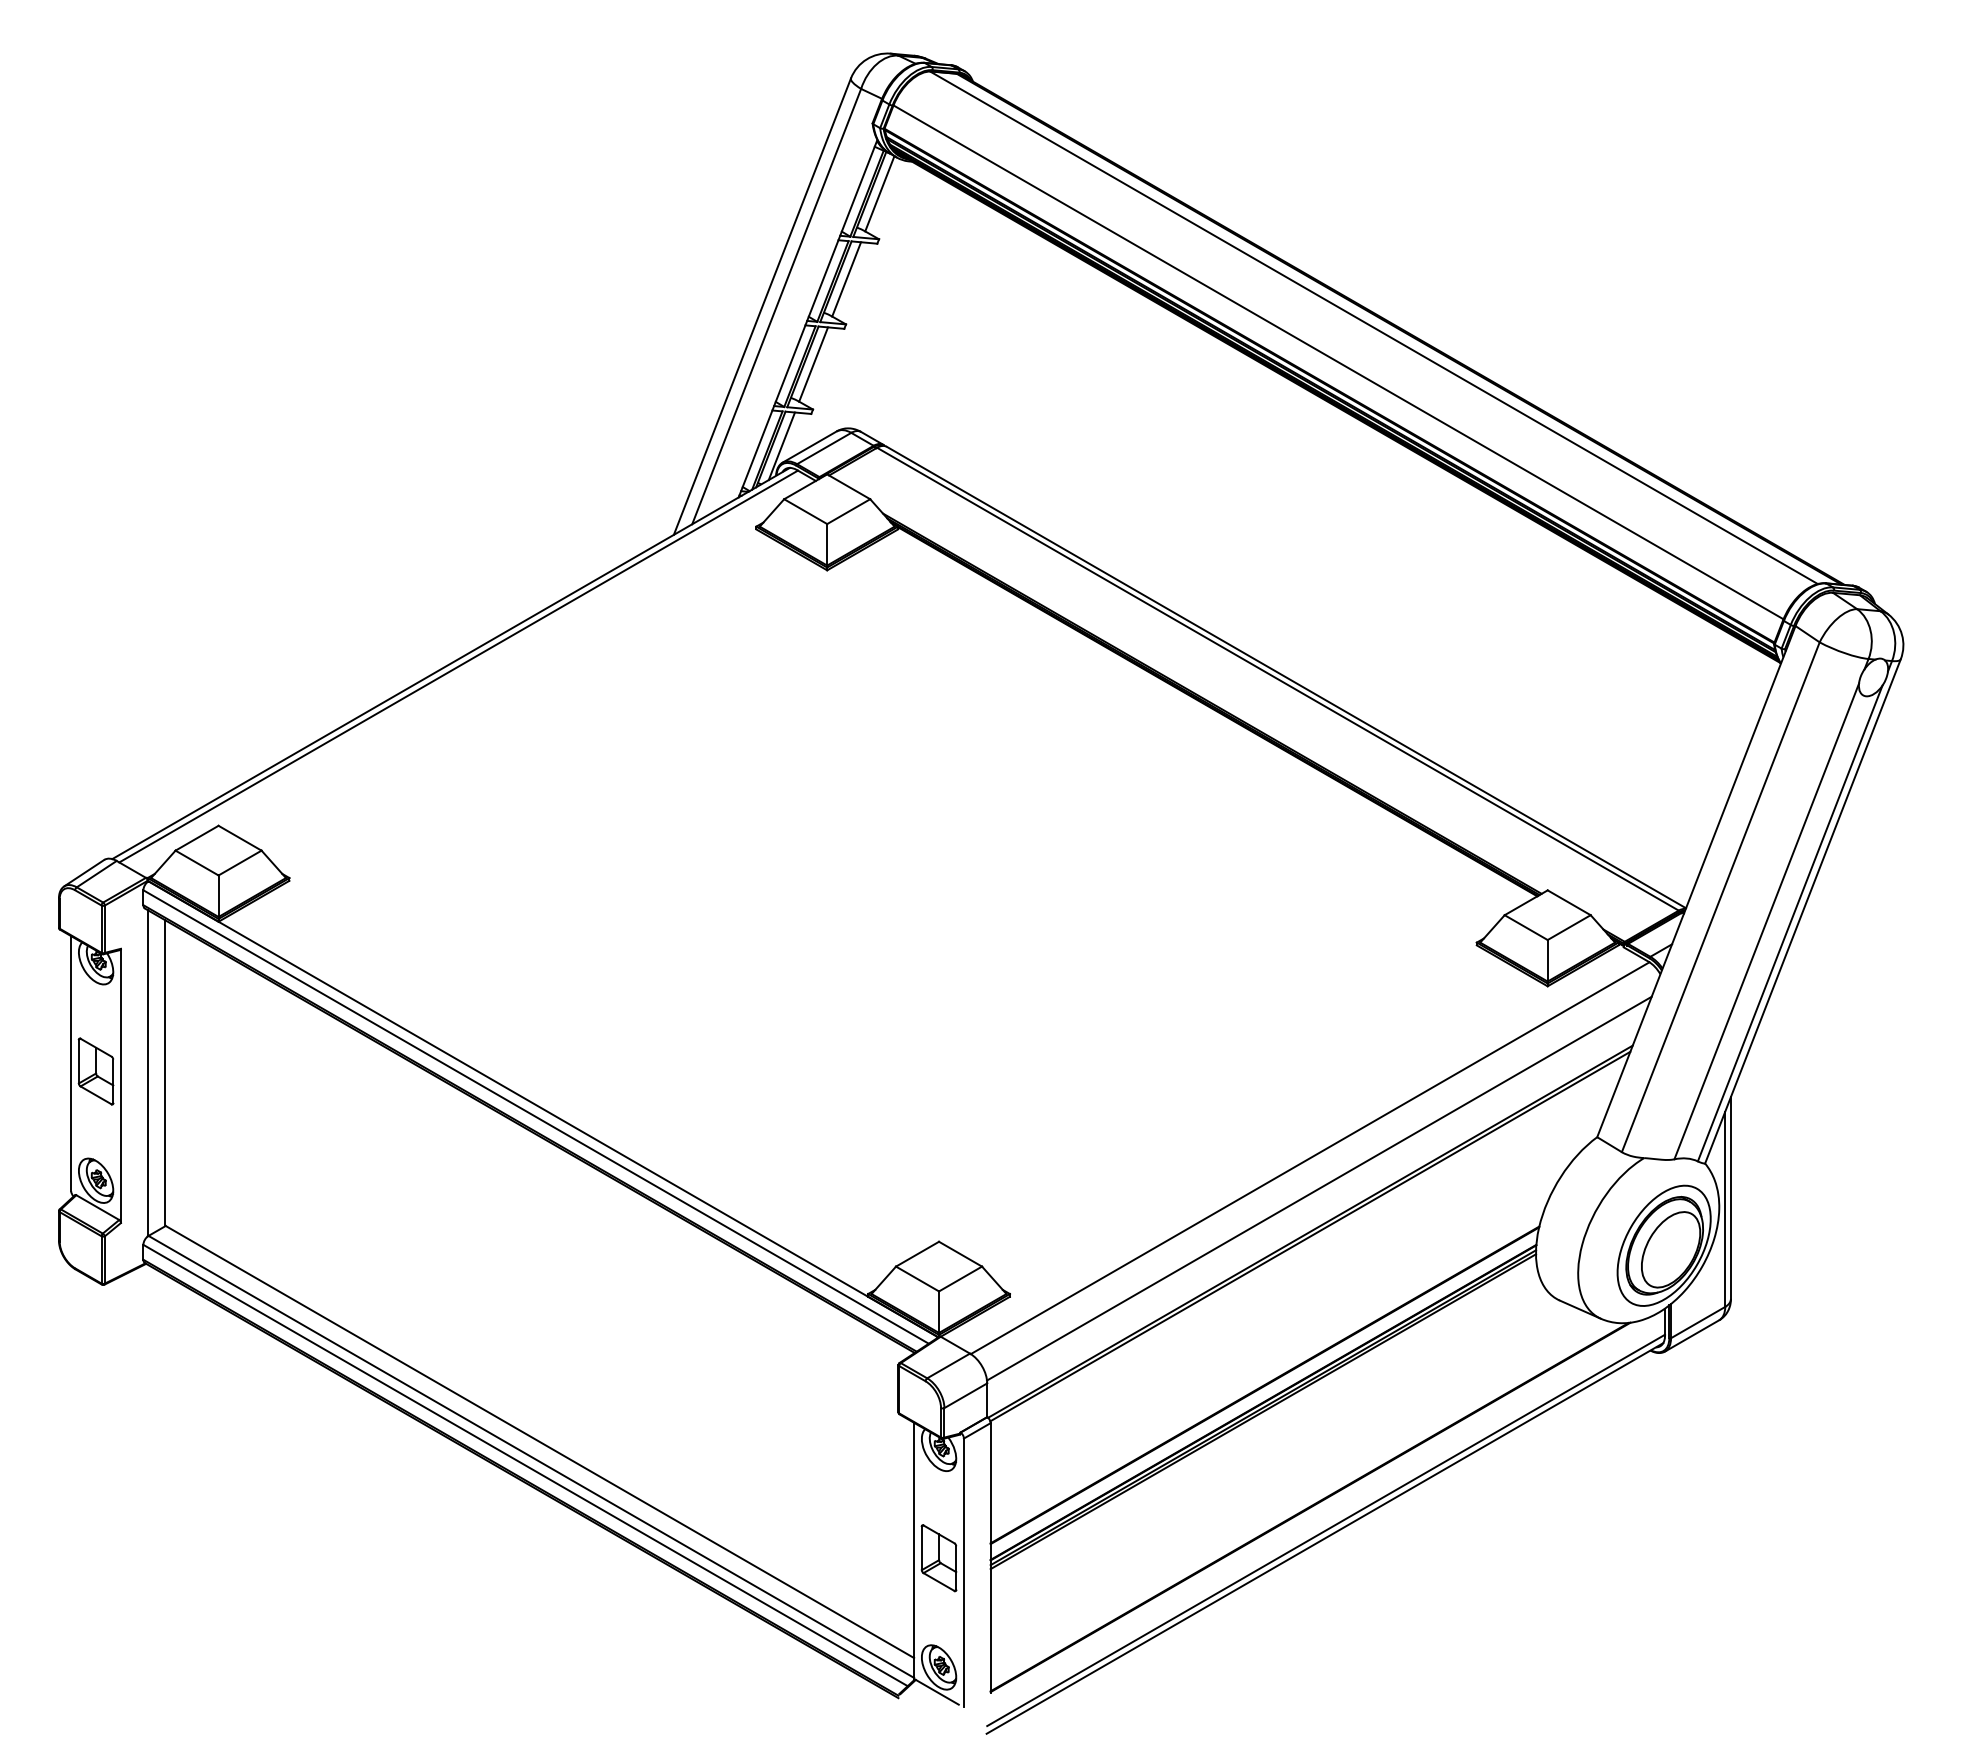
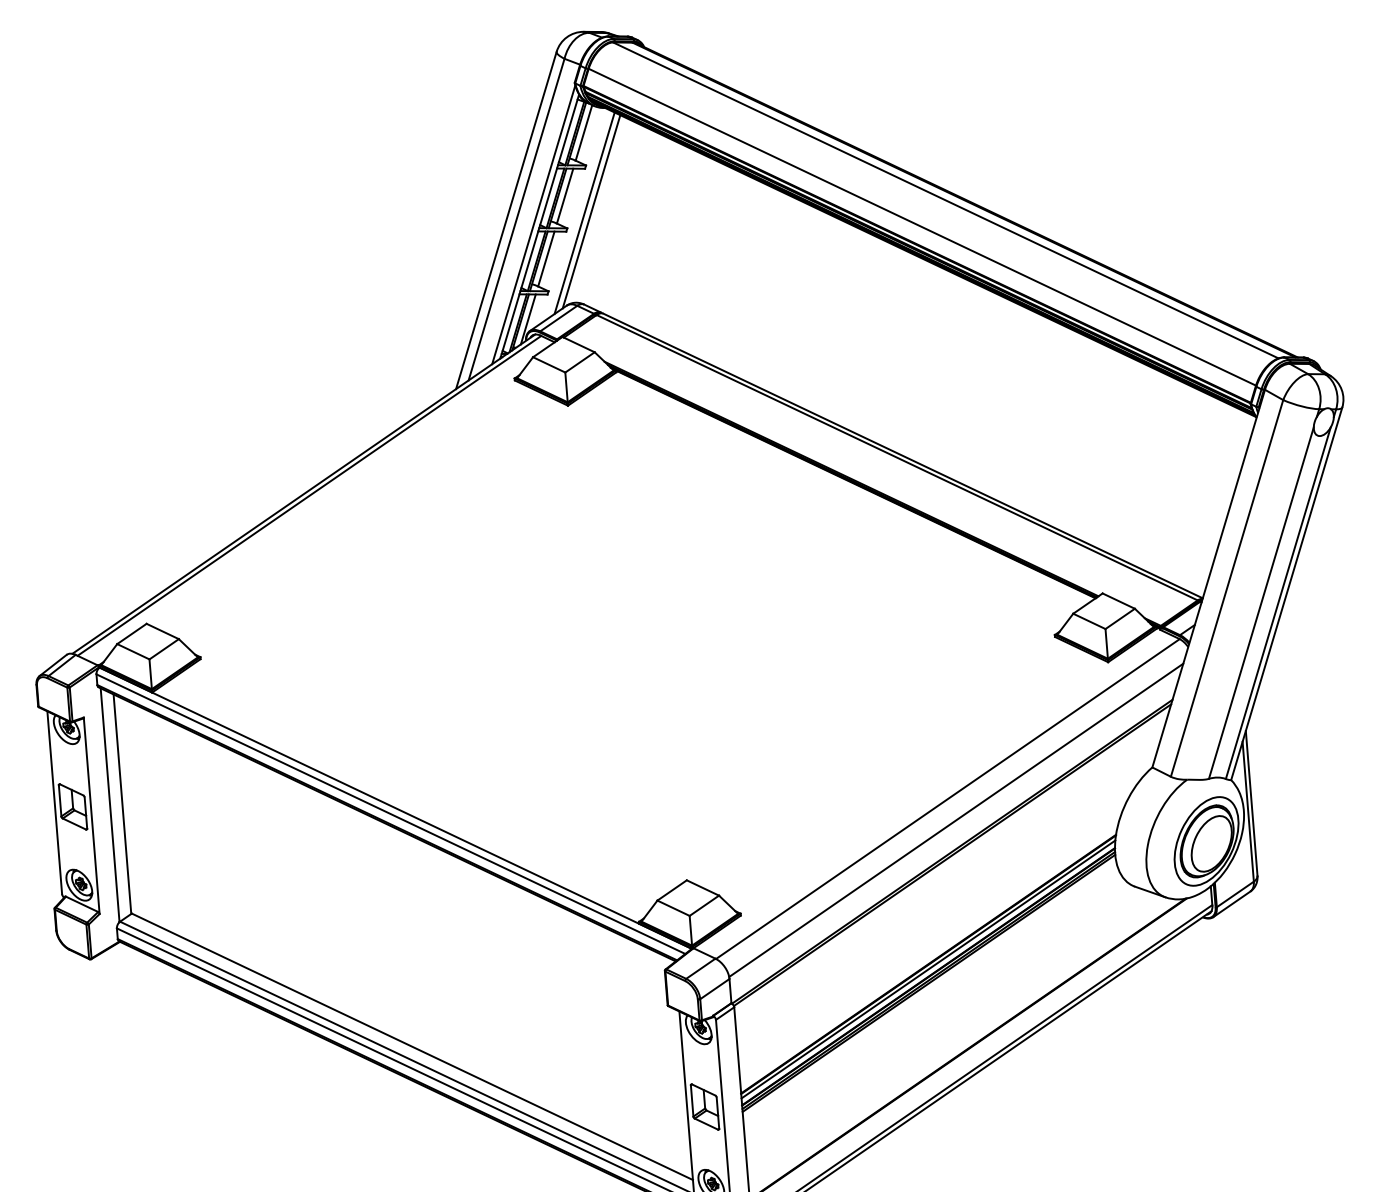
line: (881, 303) -> (591, 211), added
line: (871, 304) -> (584, 212), added
line: (799, 315) -> (533, 224), added
line: (1263, 1392) -> (927, 969), added

